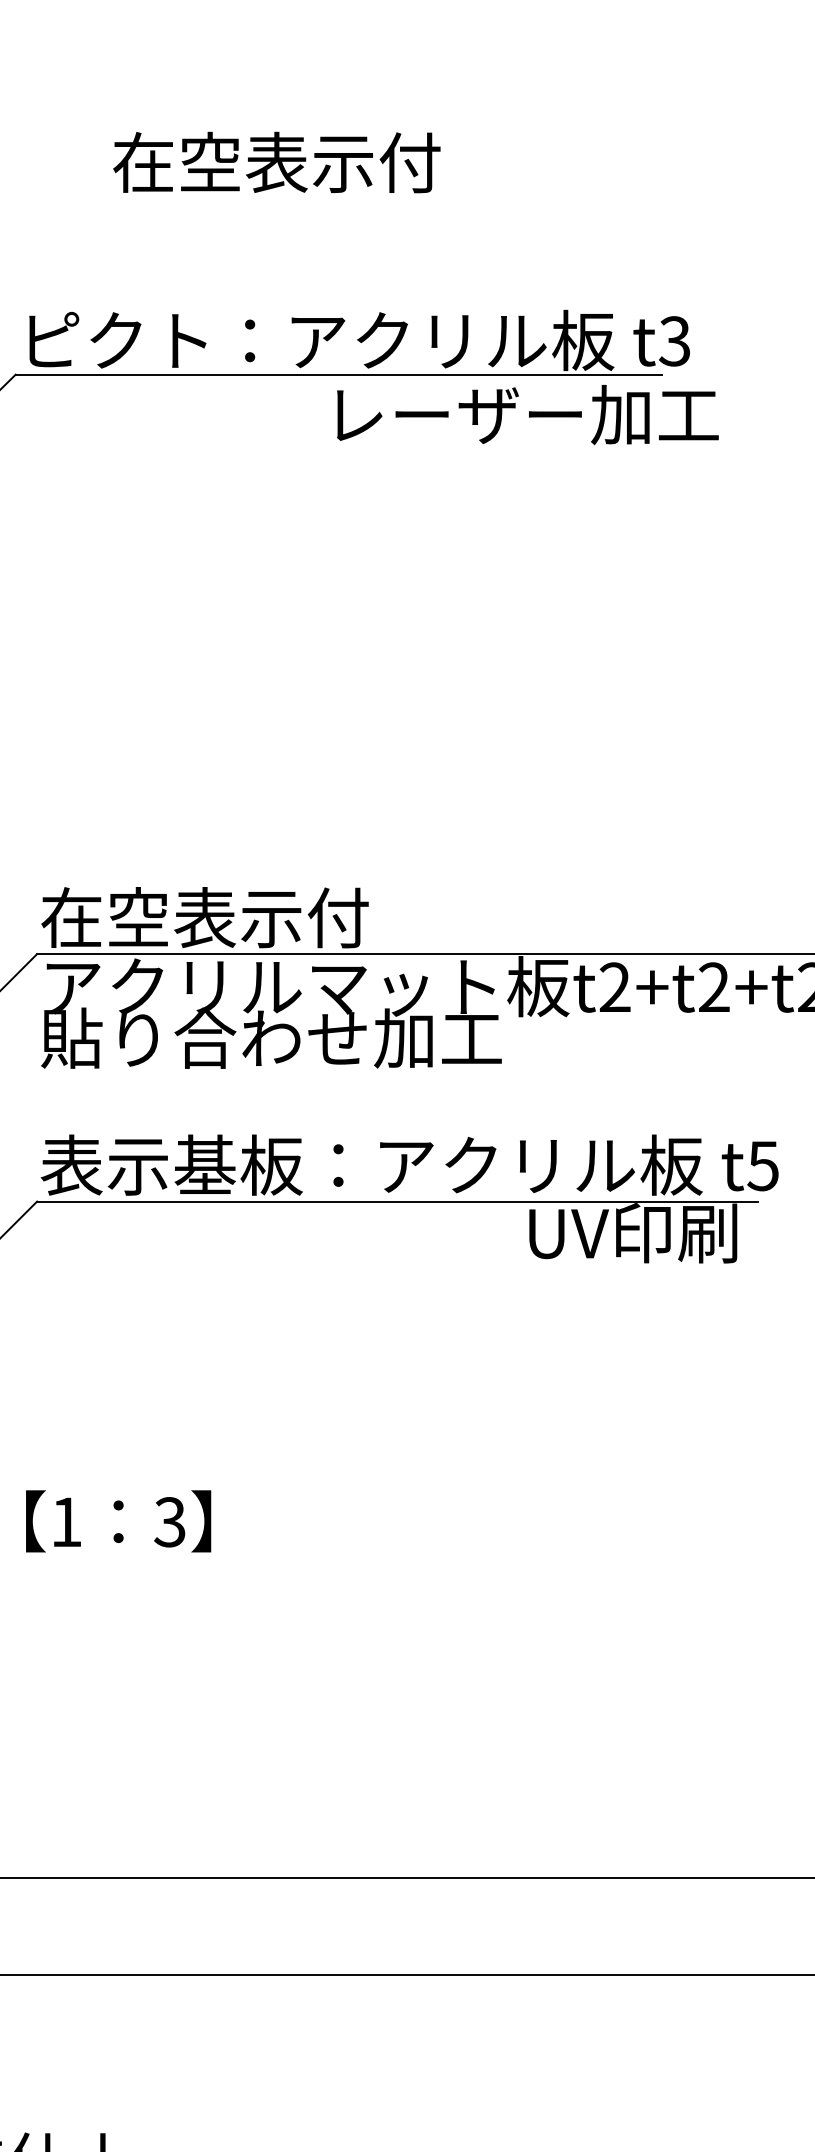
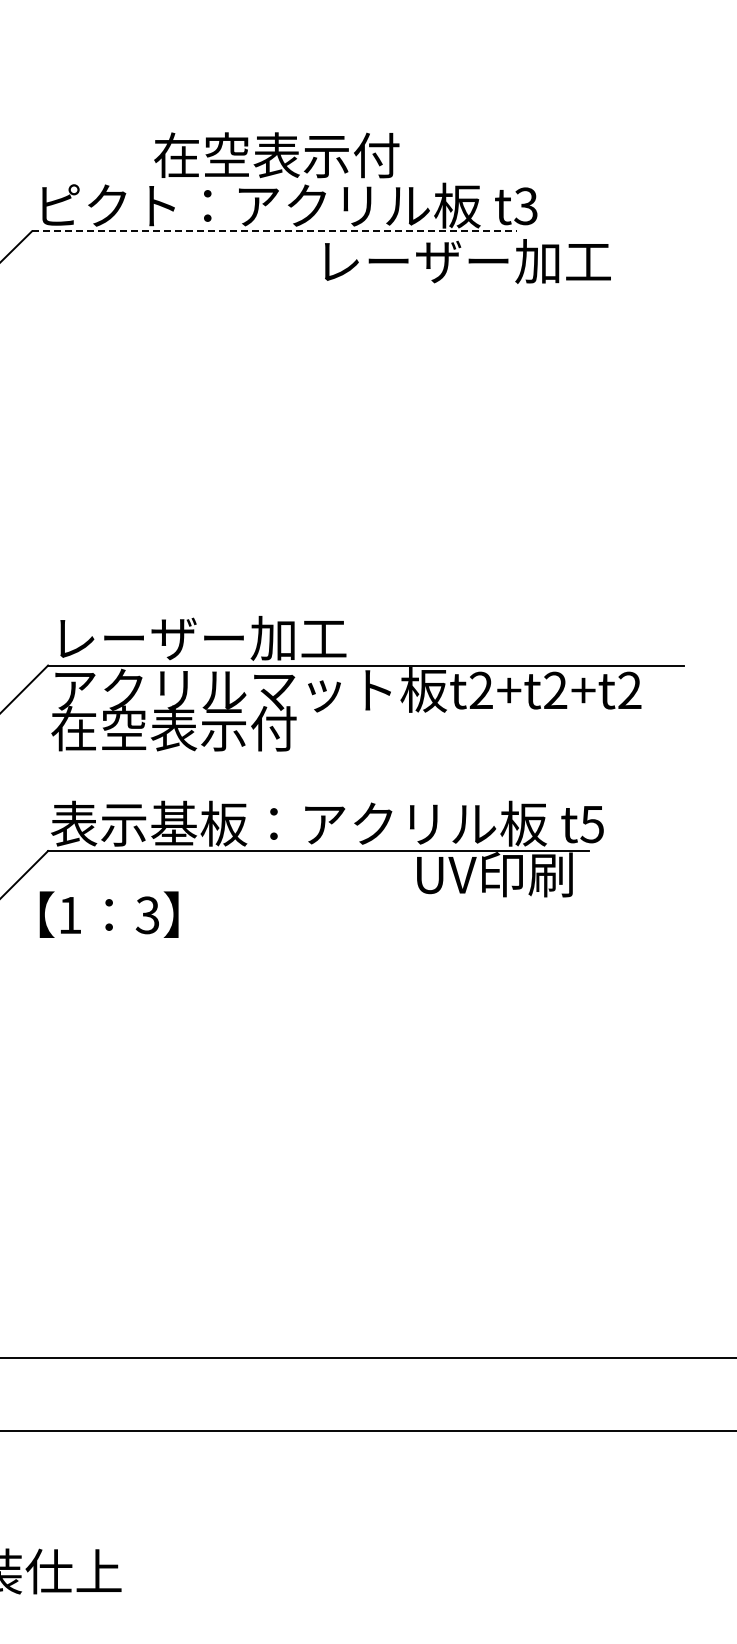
text: (276, 162) -> (276, 155), moved
line: (339, 374) -> (274, 231), solid -> dashed
text: (527, 414) -> (467, 261), moved
text: (237, 918) -> (198, 638), 在空表示付 -> レーザー加工
text: (271, 1038) -> (223, 728), 貼り合わせ加工 -> 在空表示付
text: (117, 1521) -> (108, 914), moved

